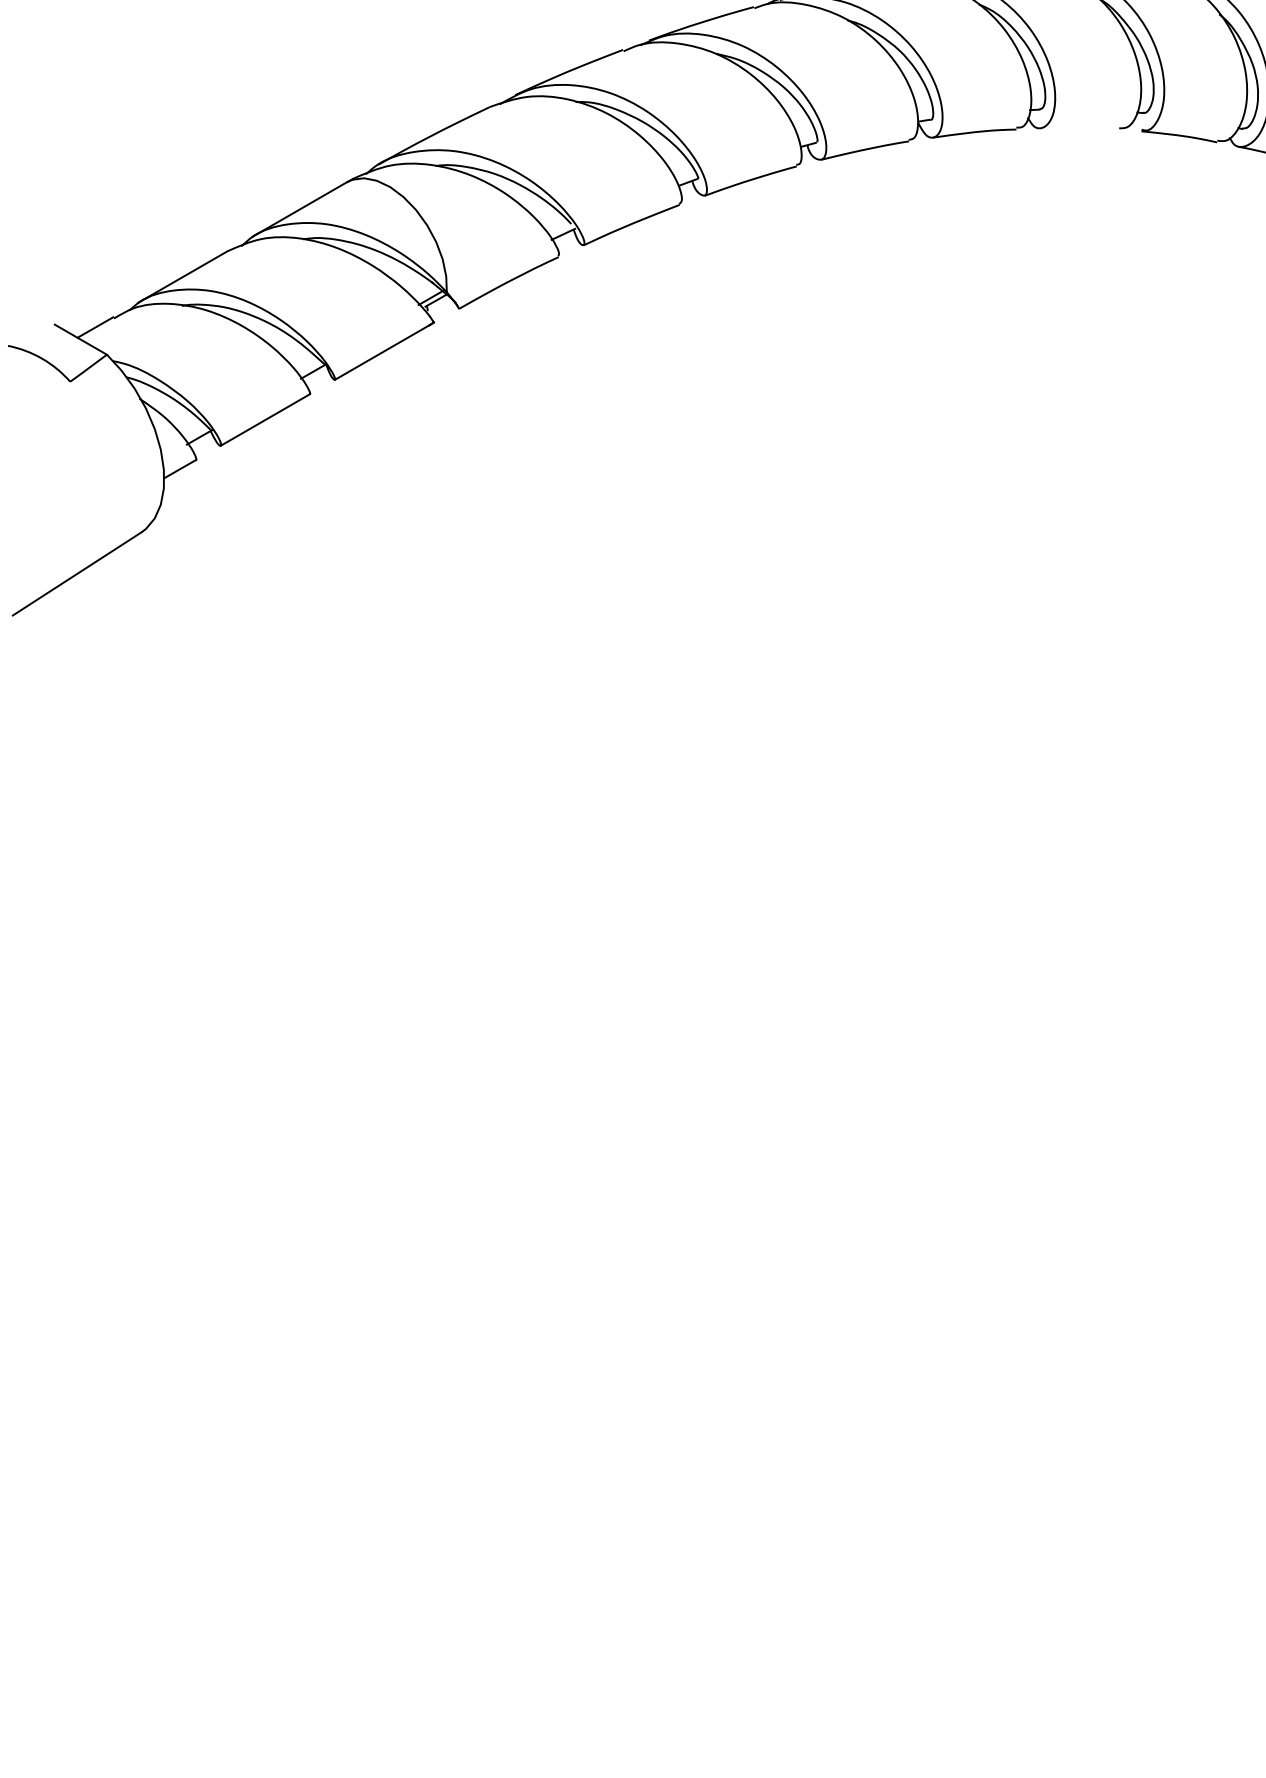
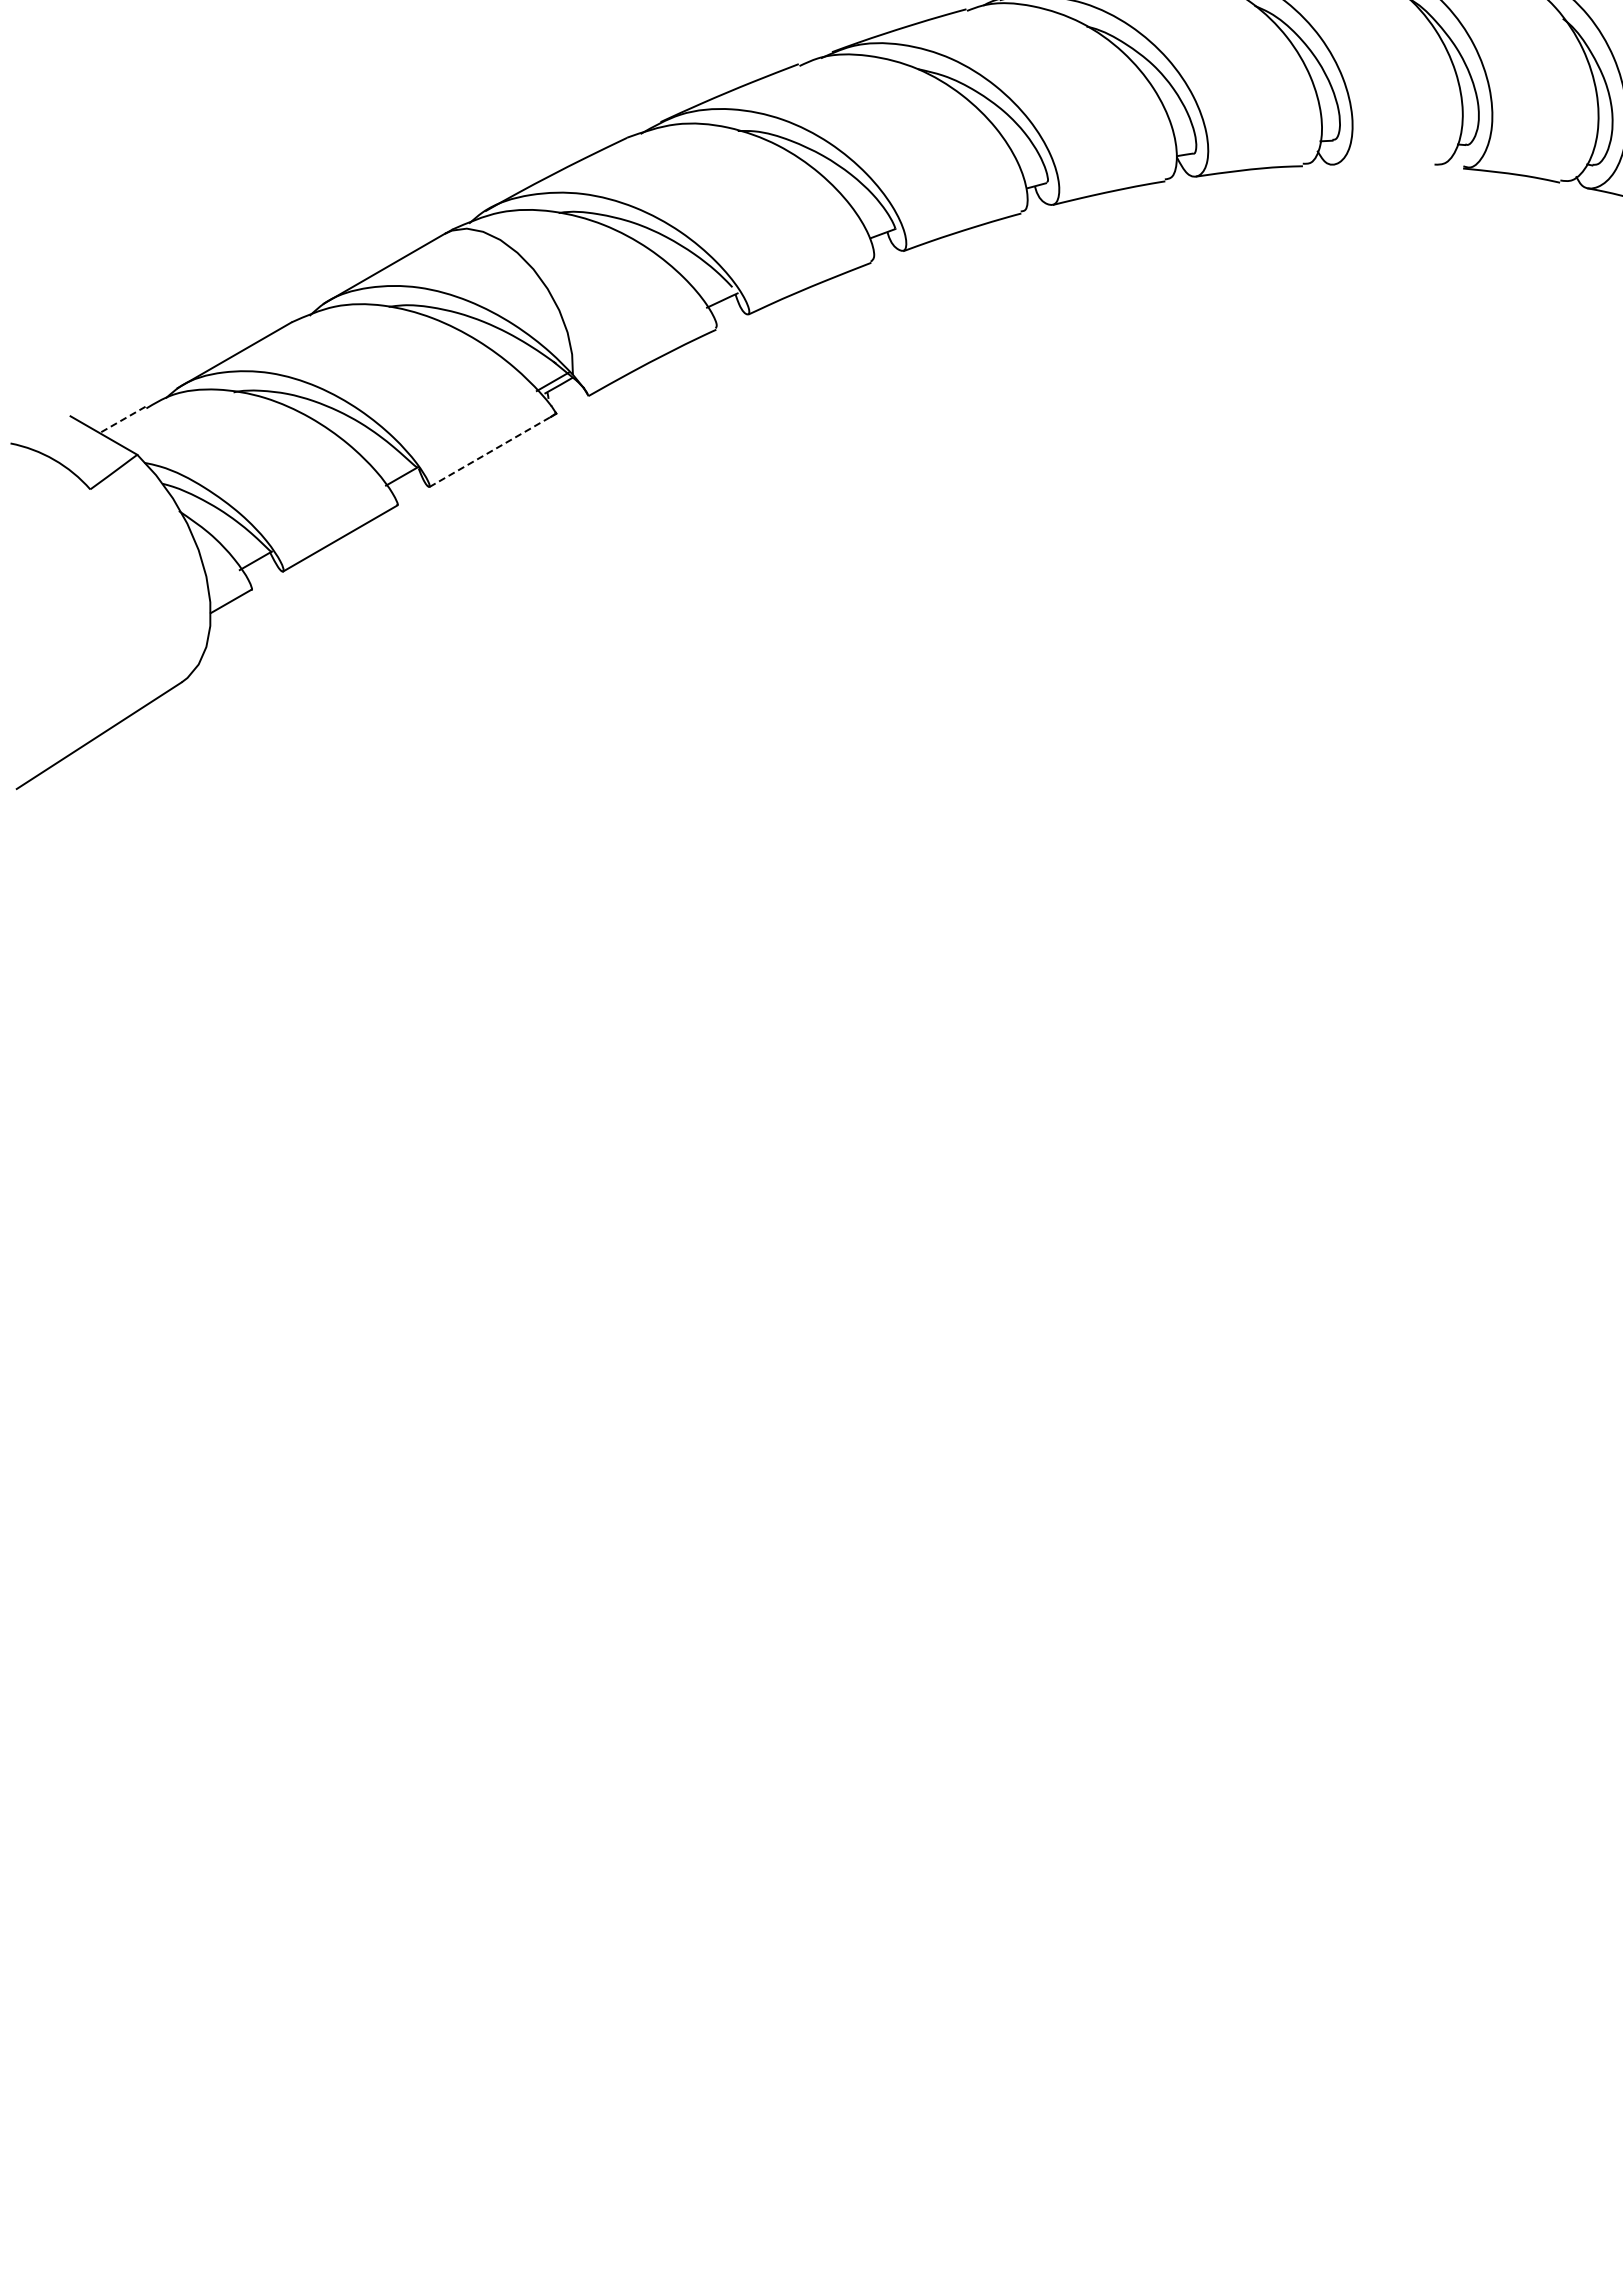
line: (95, 327) -> (122, 420), solid -> dashed
line: (382, 352) -> (490, 451), solid -> dashed

